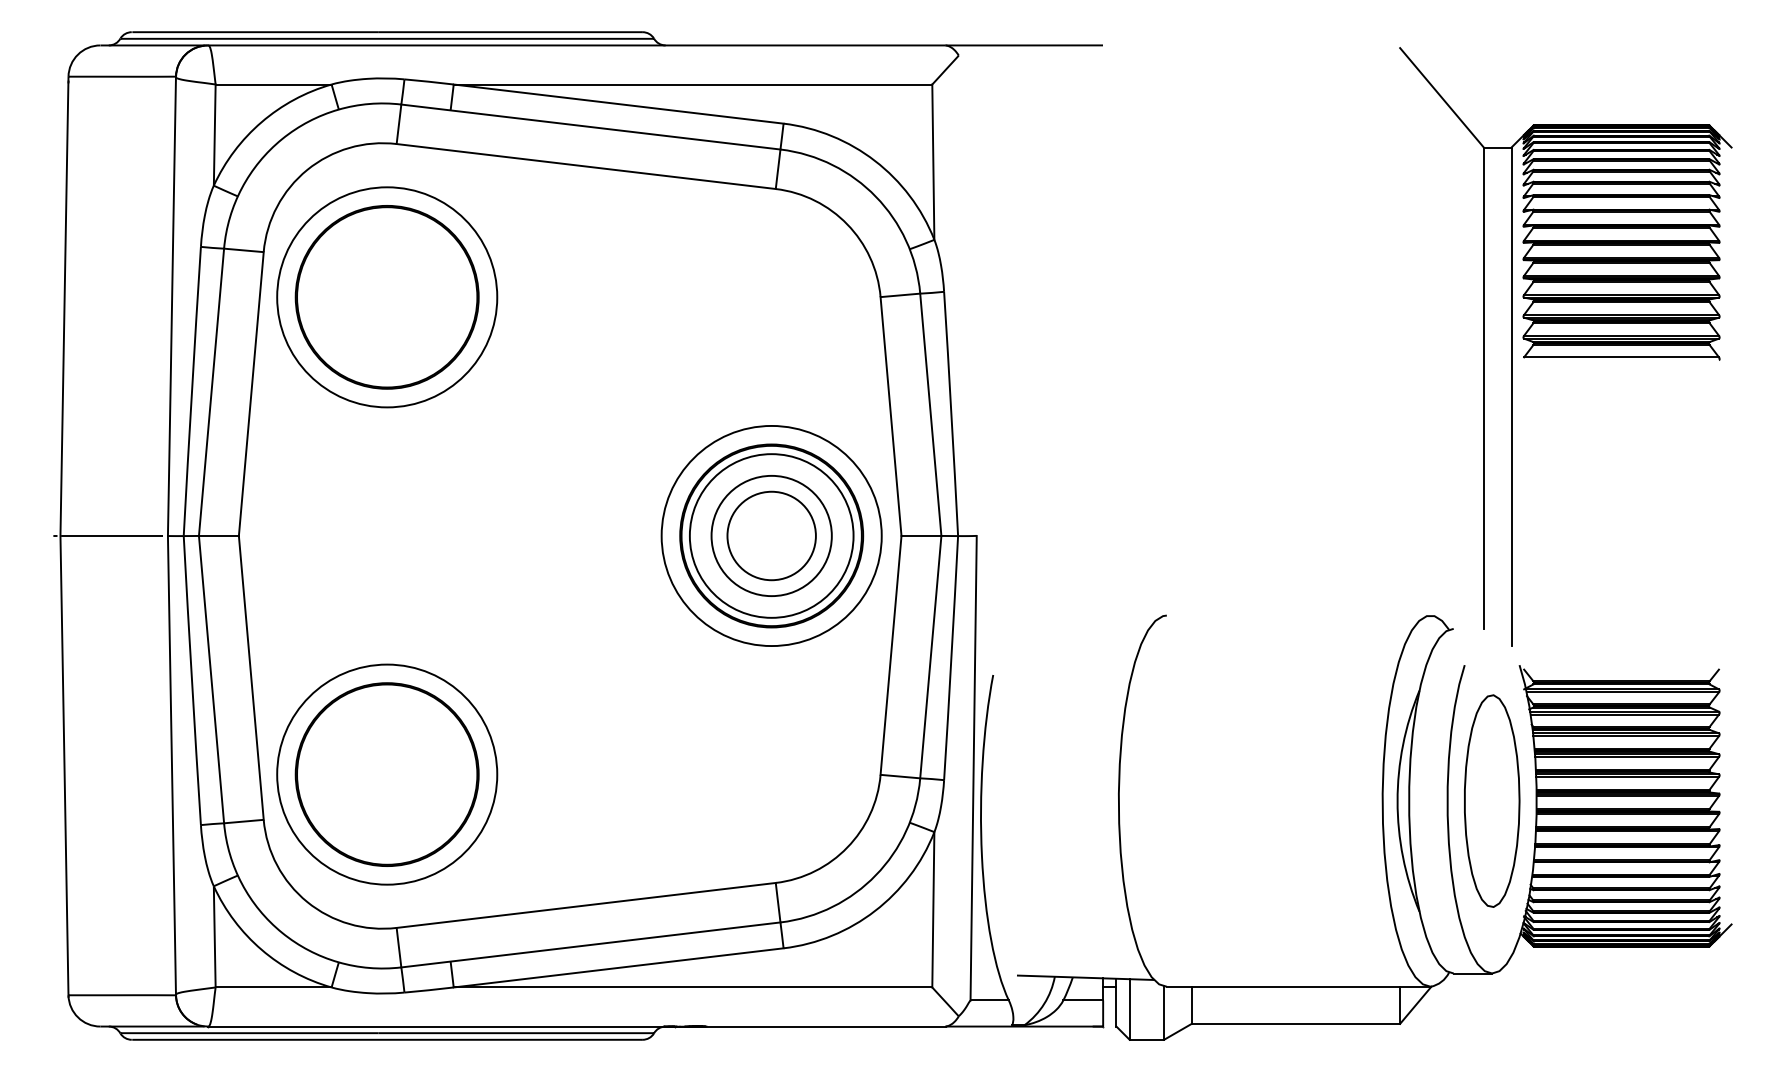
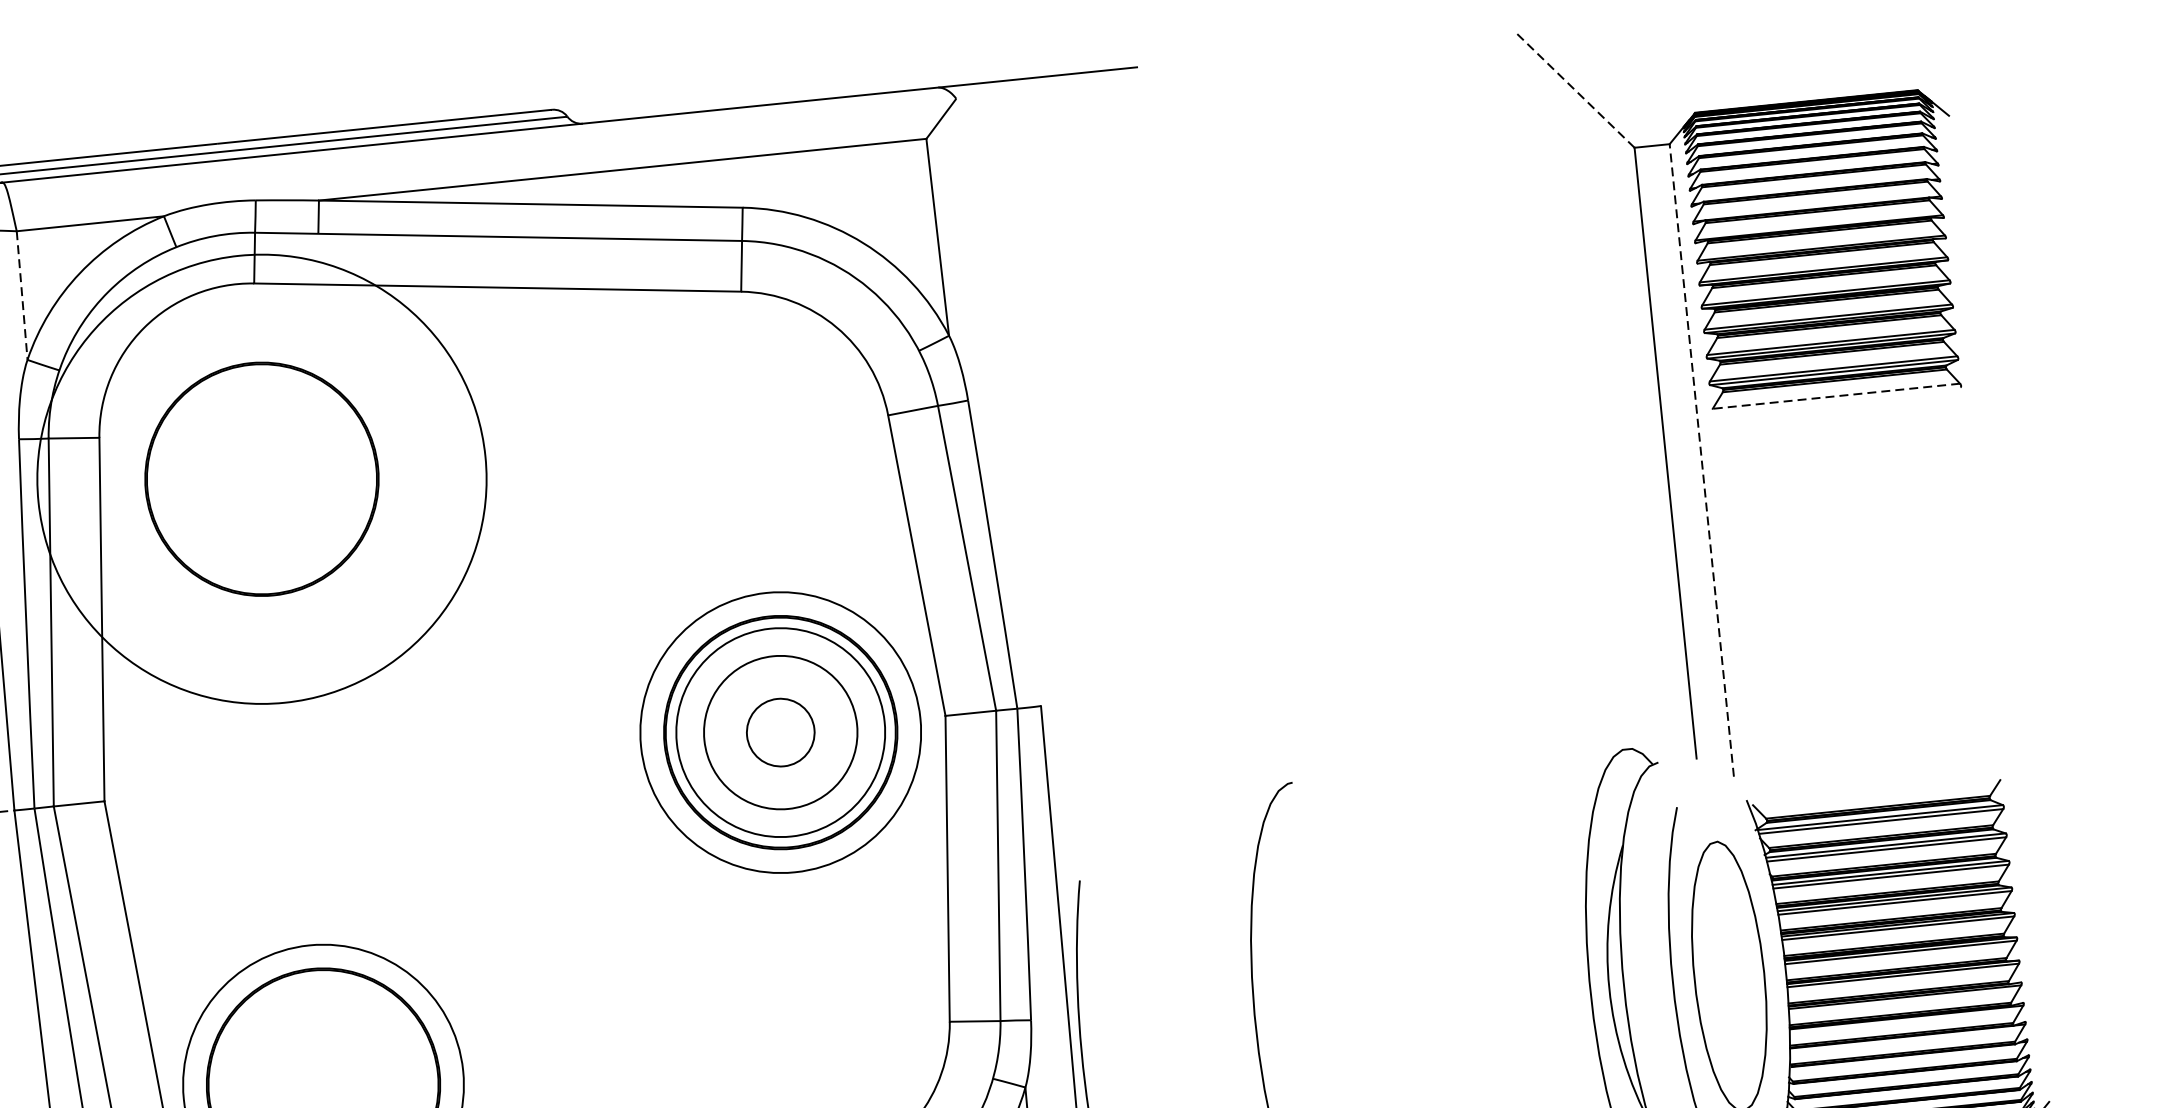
line: (1441, 97) -> (1574, 89), solid -> dashed
line: (214, 135) -> (21, 296), solid -> dashed
circle: (387, 297) -> (262, 479), size x1.6
line: (1621, 357) -> (1836, 396), solid -> dashed
line: (1511, 396) -> (1701, 460), solid -> dashed
circle: (771, 535) -> (780, 732), size x0.6

